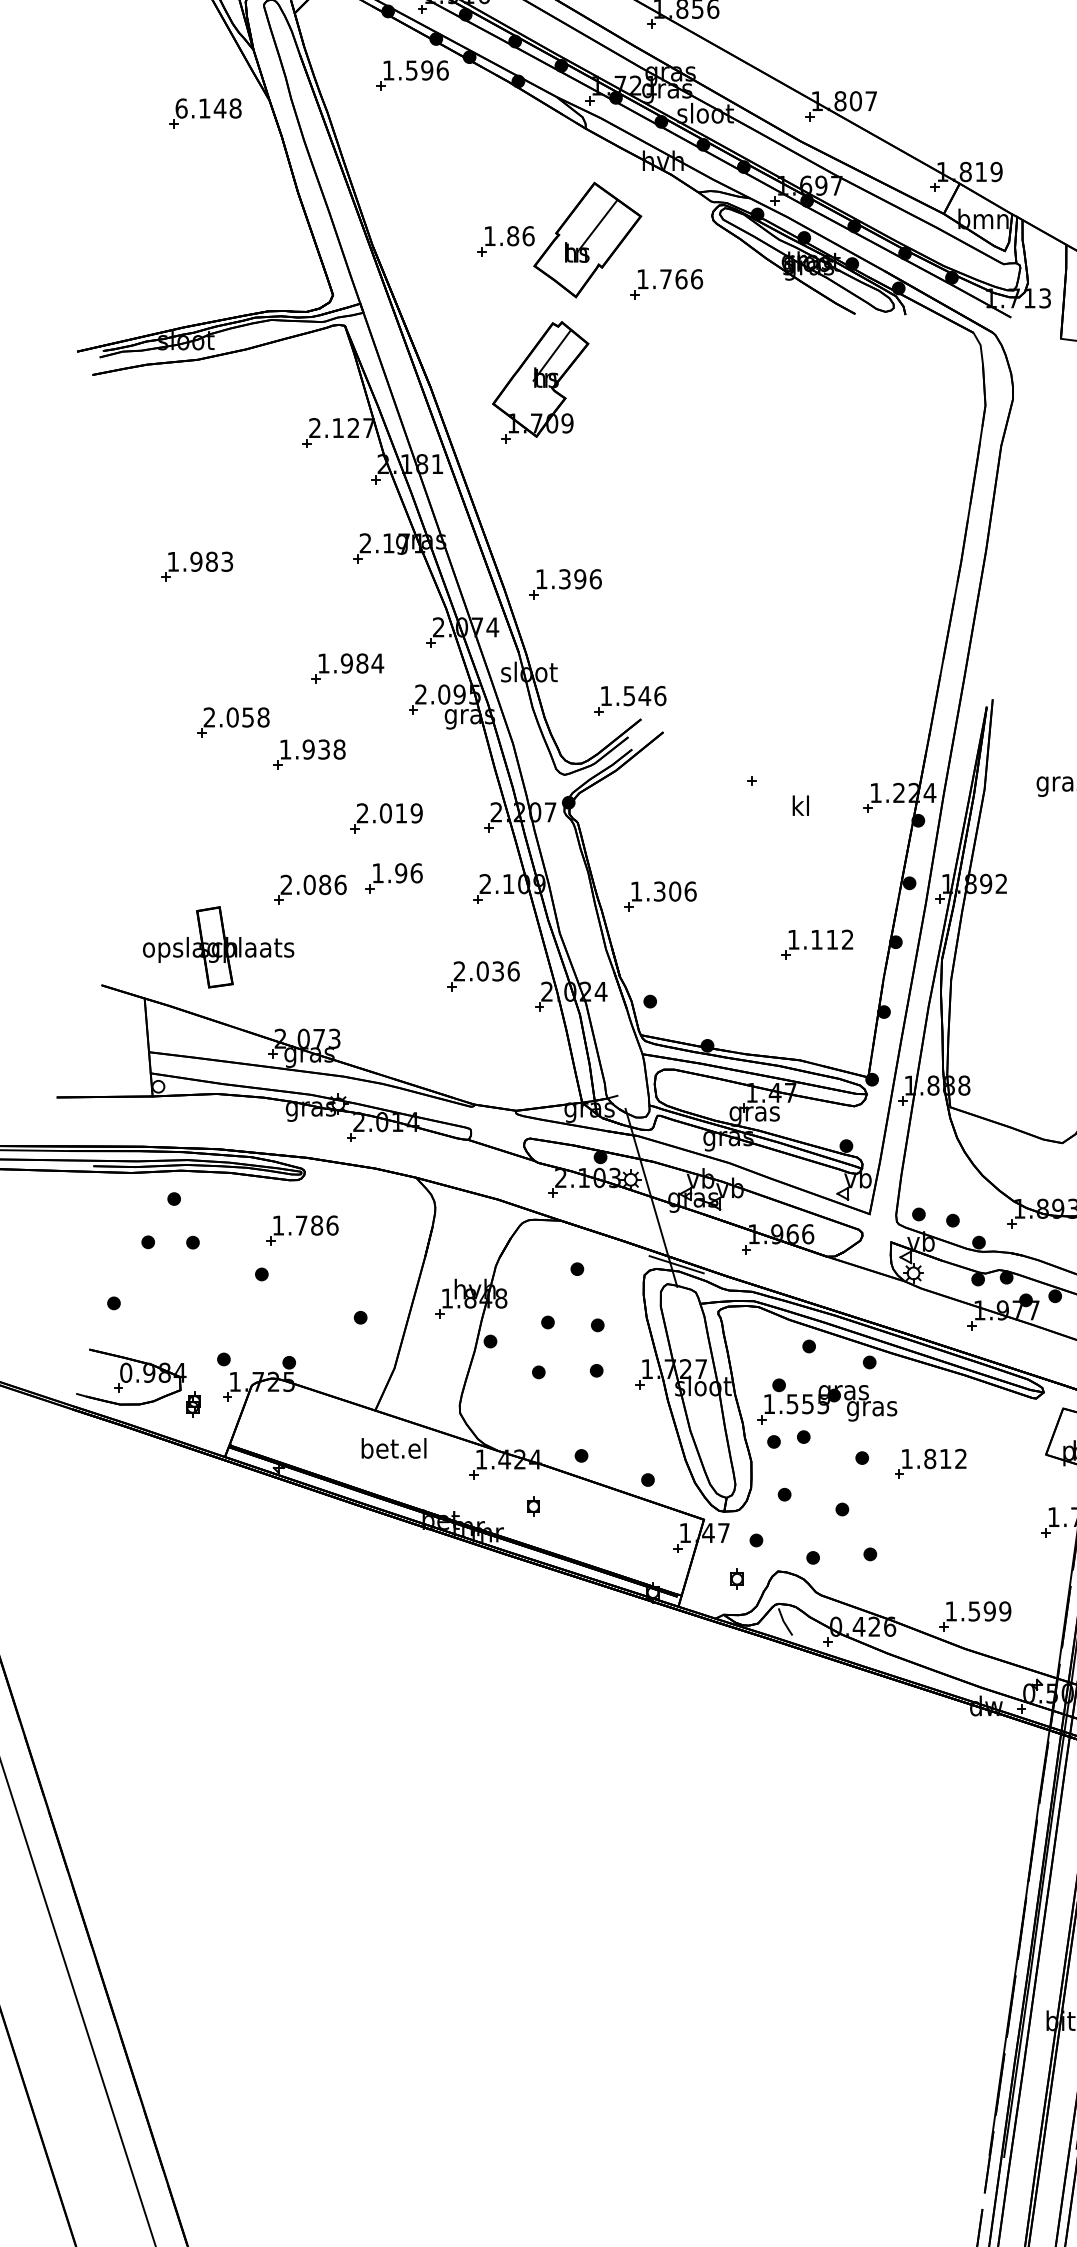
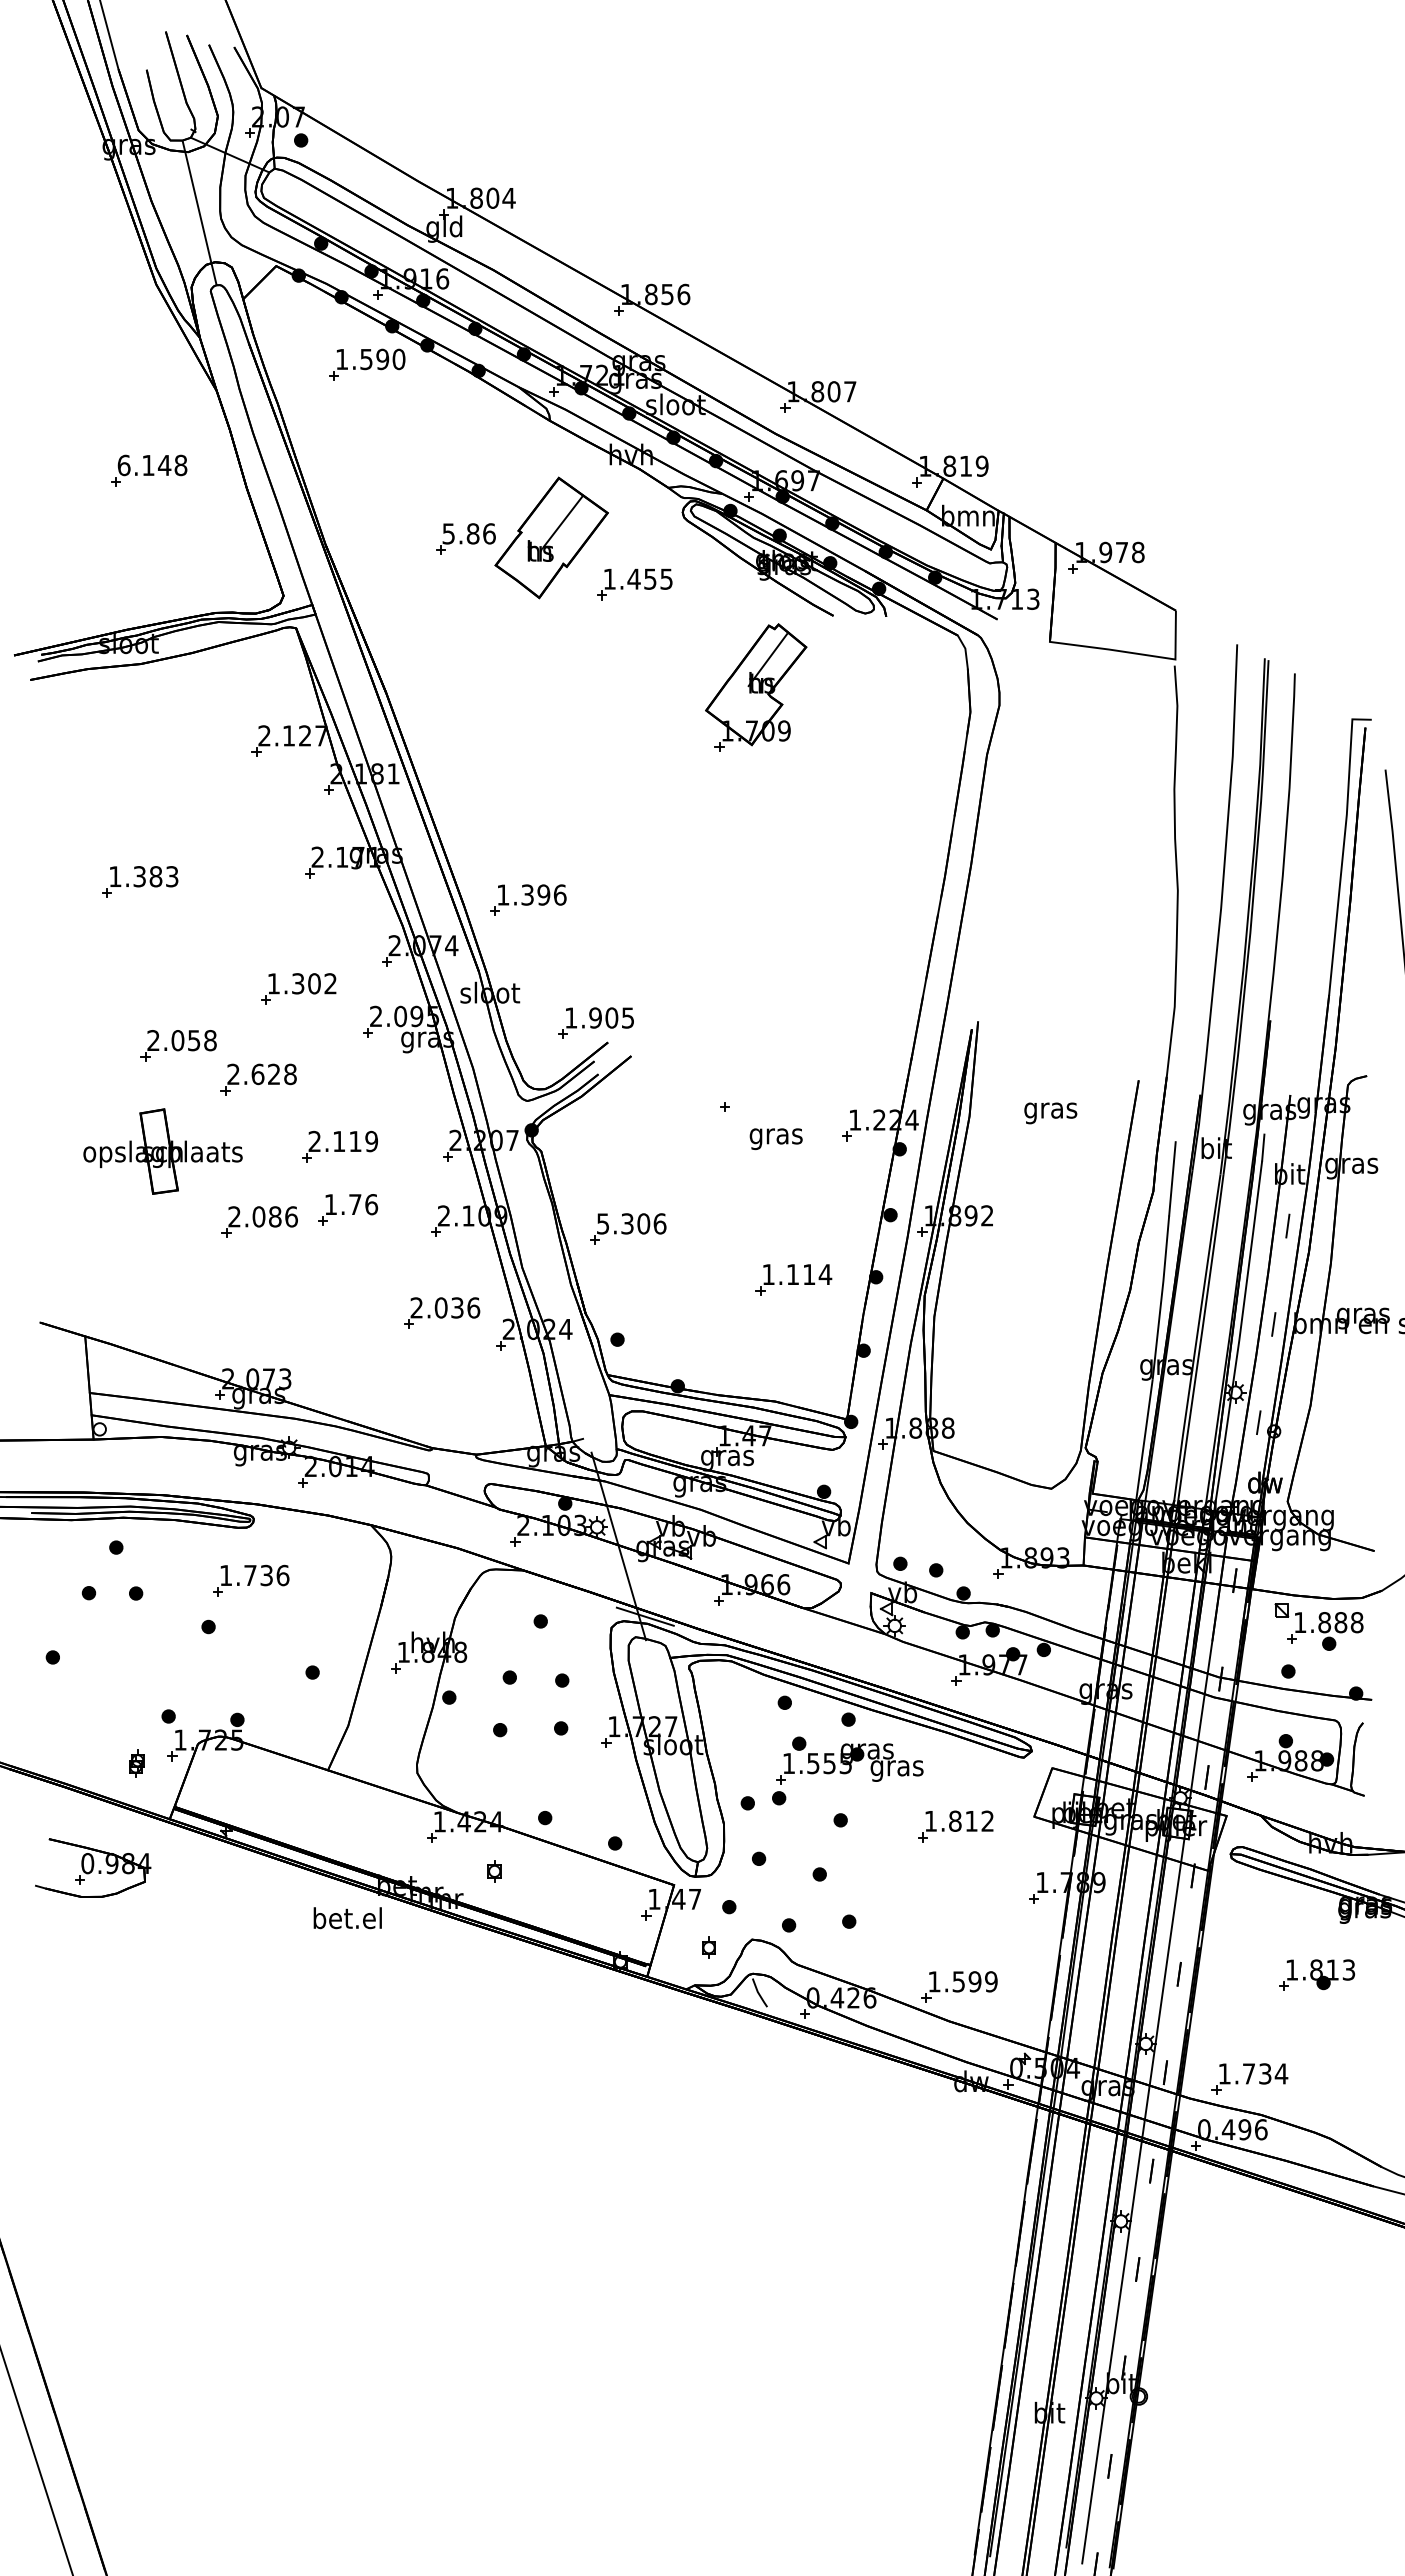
text: (442, 69) -> (398, 358), 1.596 -> 1.590
part: (205, 113) -> (149, 470), moved
text: (489, 235) -> (448, 533), 1.86 -> 5.86
text: (681, 278) -> (650, 578), 1.766 -> 1.455
part: (540, 382) -> (756, 687), moved
text: (196, 561) -> (139, 876), 1.983 -> 1.383
text: (362, 663) -> (314, 983), 1.984 -> 1.302
text: (644, 695) -> (611, 1017), 1.546 -> 1.905
text: (304, 749) -> (253, 1074), 1.938 -> 2.628
text: (800, 808) -> (775, 1136), kl -> gras
text: (385, 813) -> (338, 1141), 2.019 -> 2.119
text: (400, 873) -> (354, 1204), 1.96 -> 1.76
text: (635, 891) -> (602, 1223), 1.306 -> 5.306
text: (847, 939) -> (825, 1274), 1.112 -> 1.114
part: (218, 947) -> (162, 1151), moved
text: (316, 1225) -> (266, 1575), 1.786 -> 1.736
part: (131, 1376) -> (93, 1867), moved
part: (826, 1401) -> (849, 1760), moved
text: (393, 1448) -> (347, 1918), moved
part: (930, 1463) -> (955, 1826), moved

